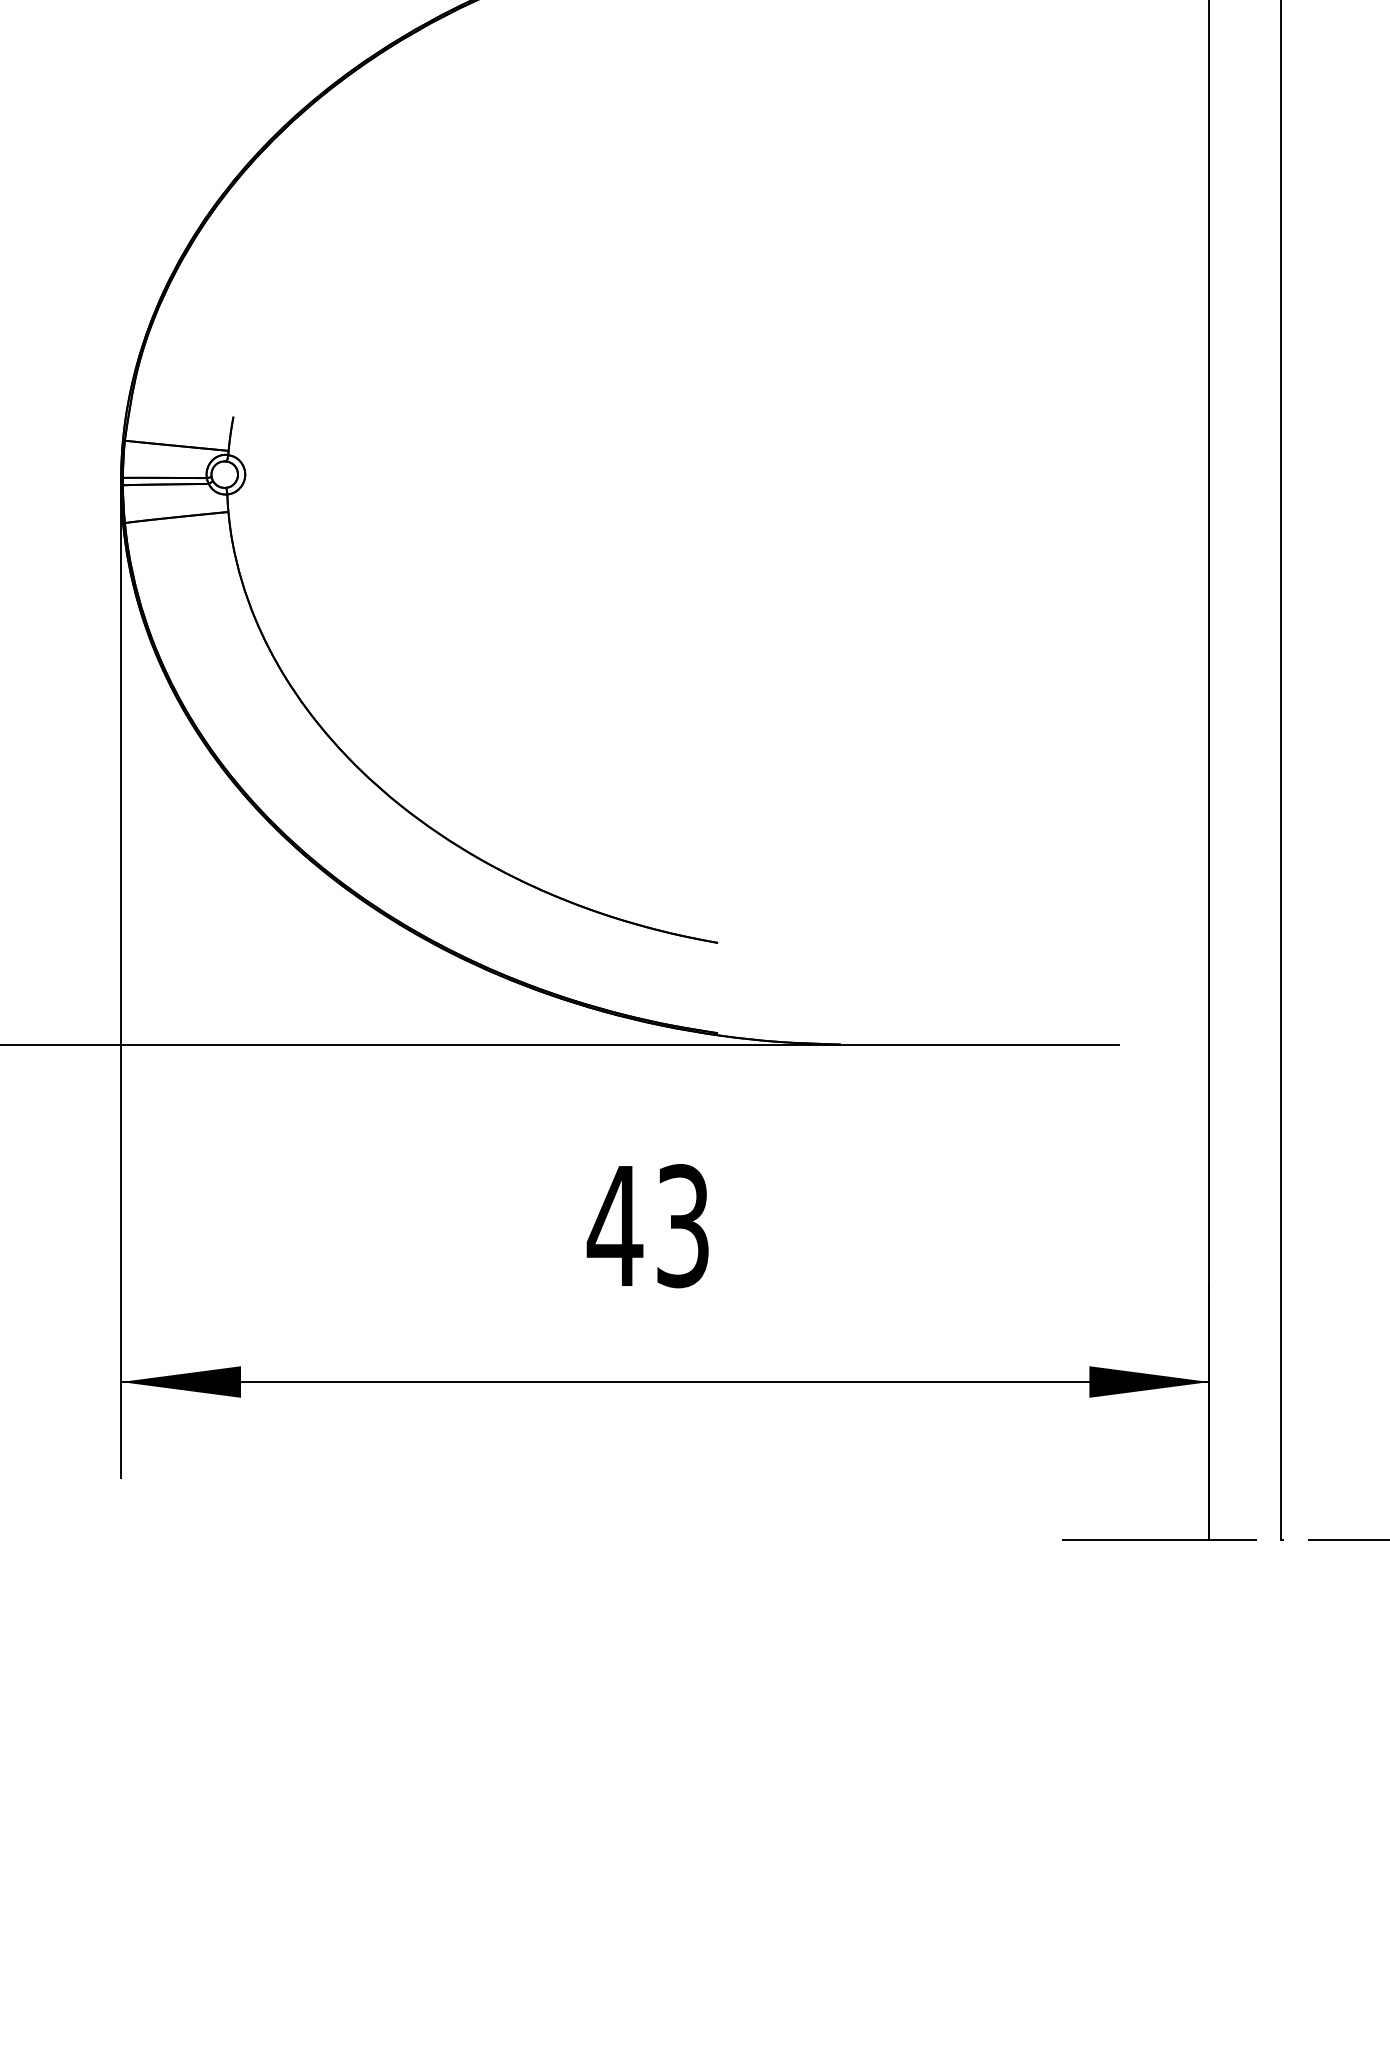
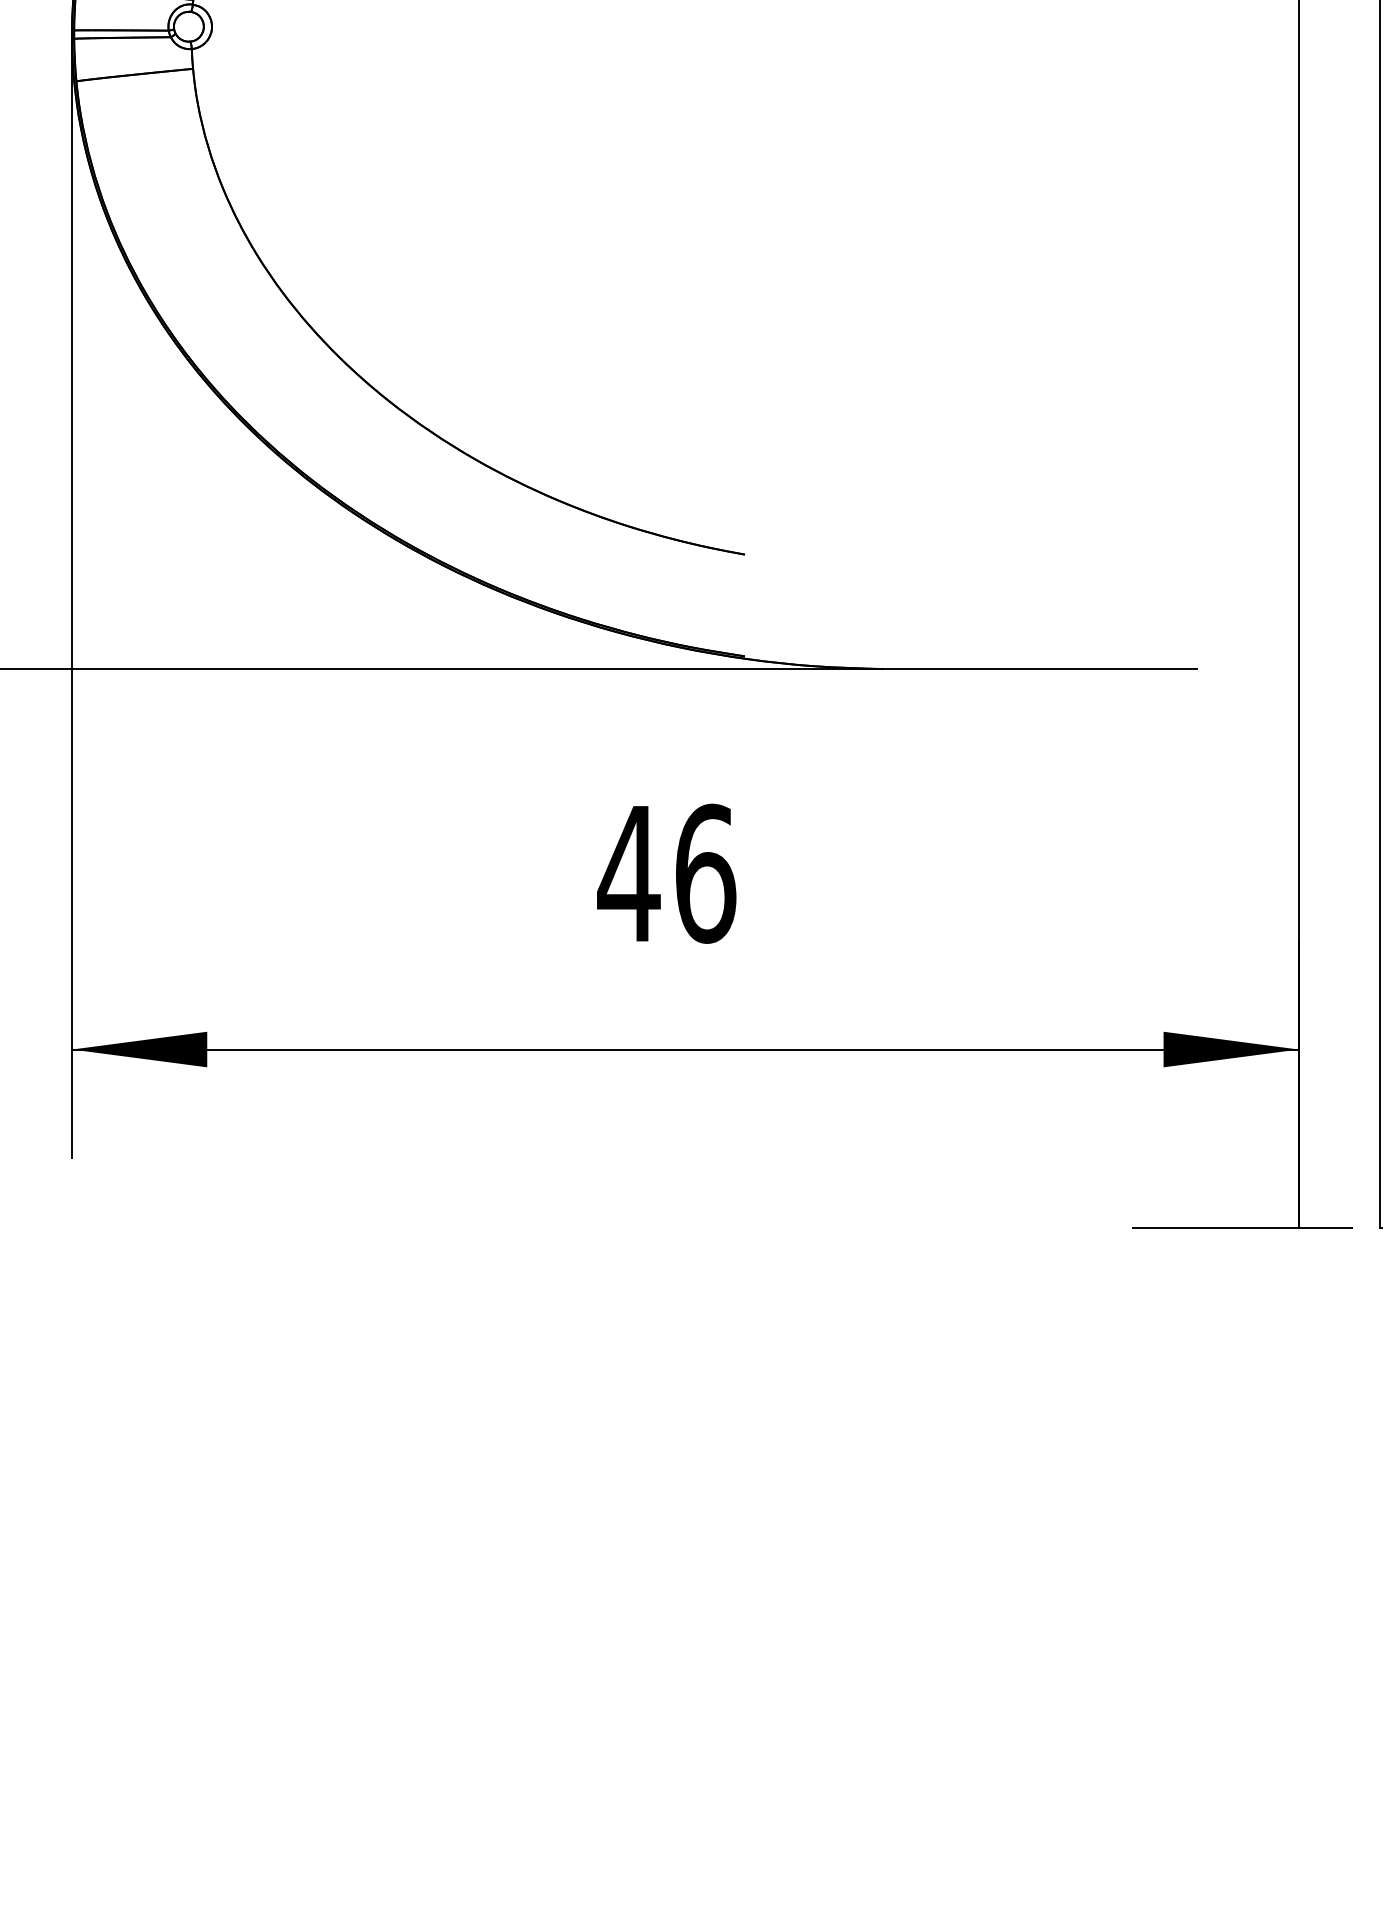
text: (683, 1226) -> (706, 874), 43 -> 46

